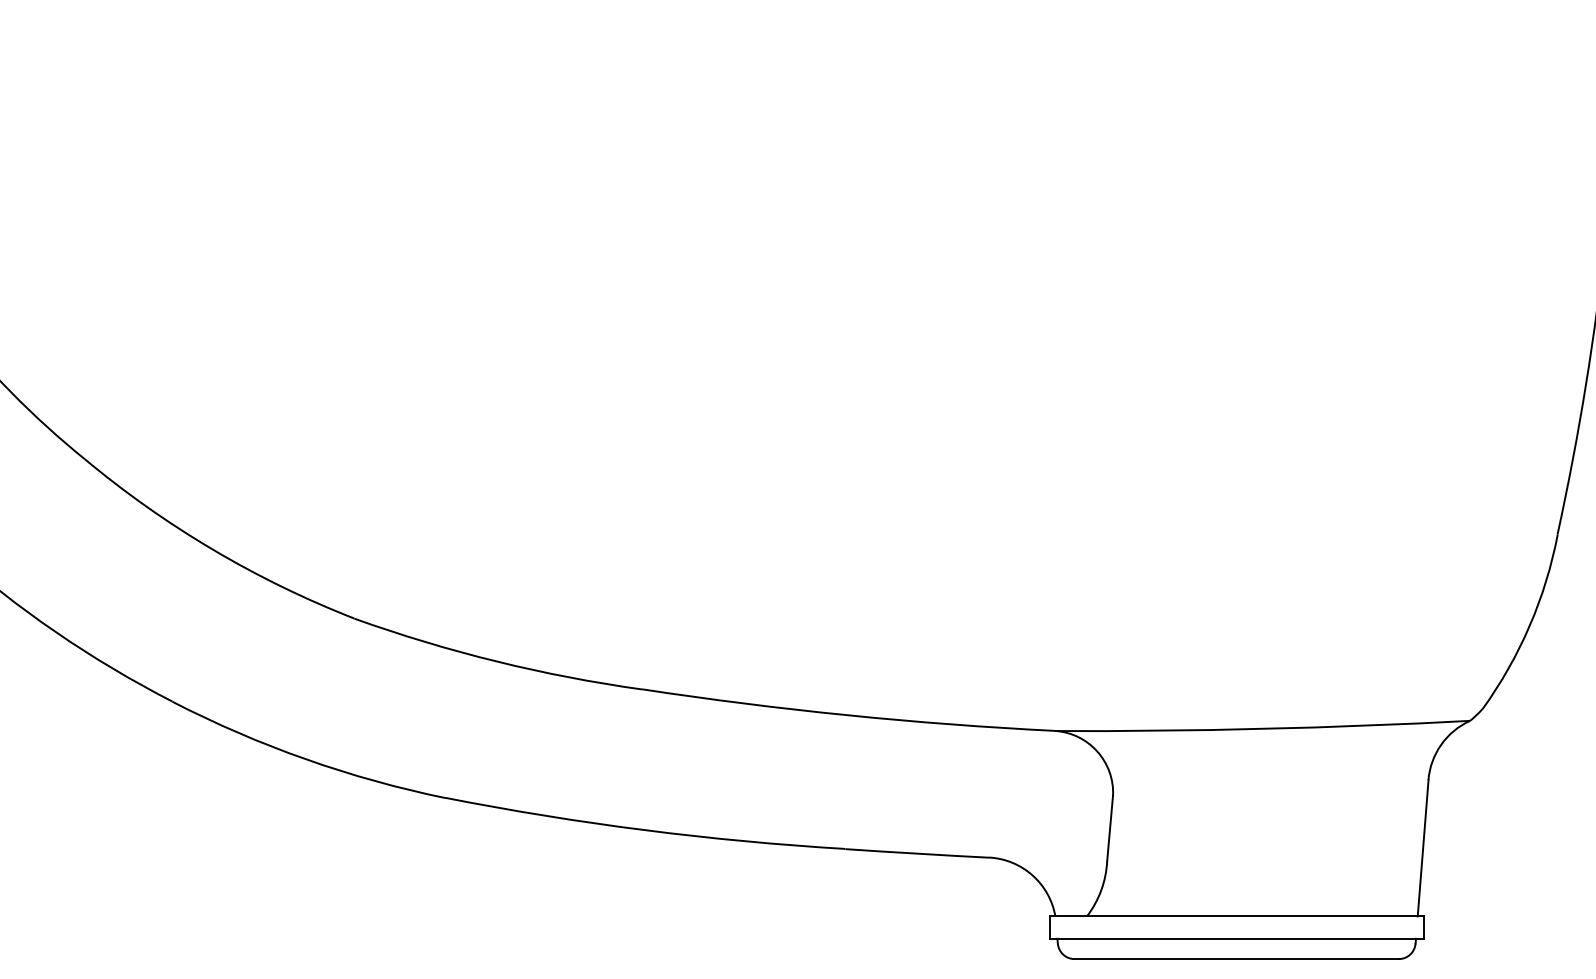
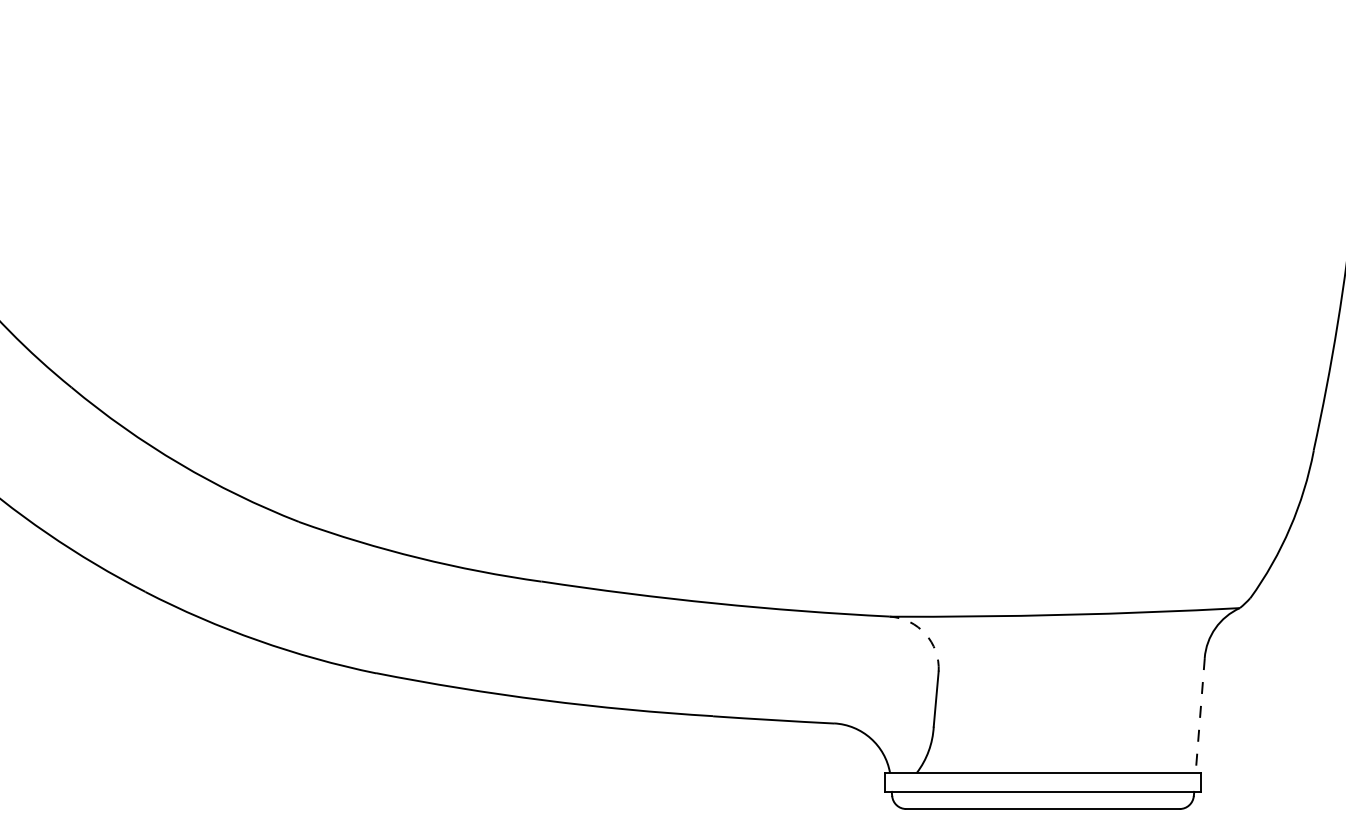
arc: (1097, 752) -> (925, 634), solid -> dashed
line: (1423, 848) -> (1200, 715), solid -> dashed

